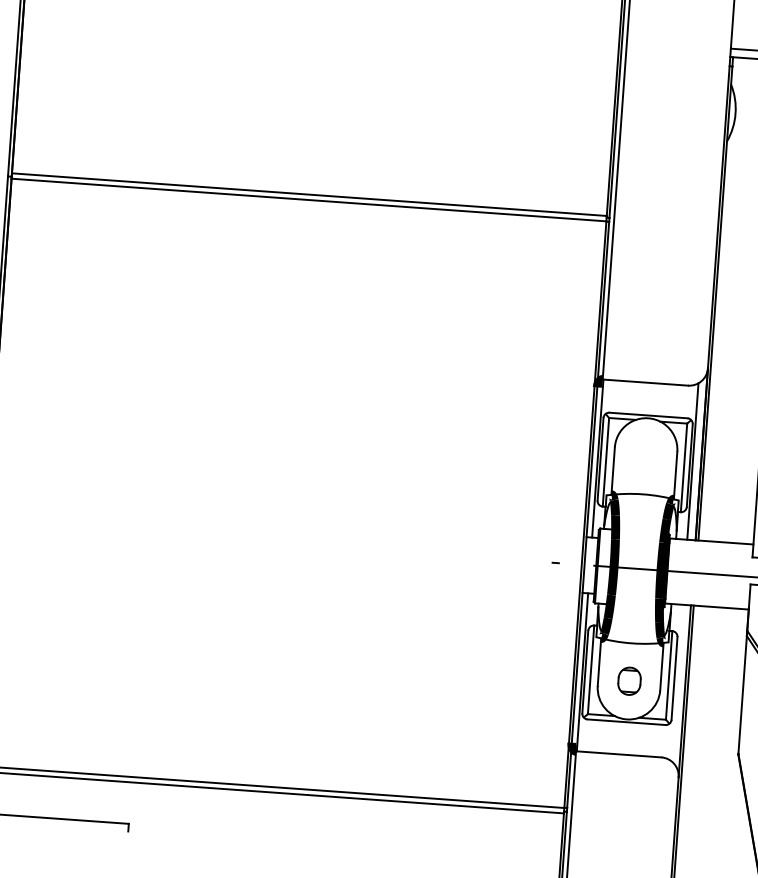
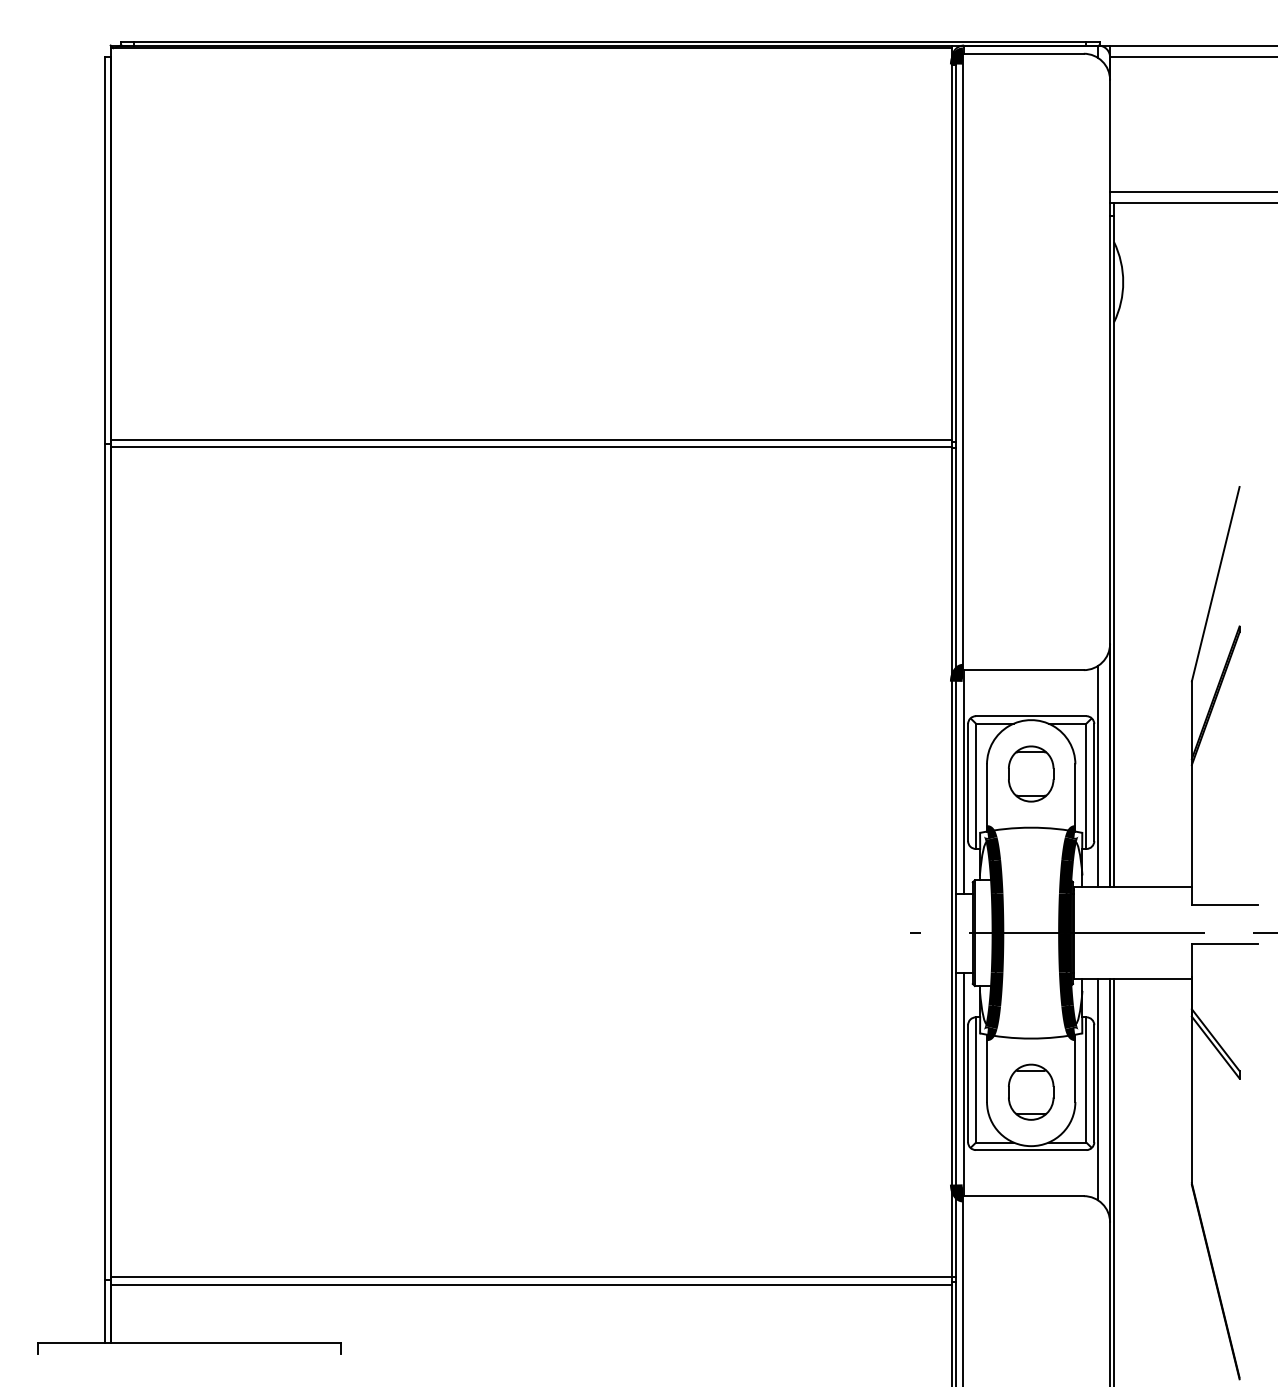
part: (645, 456) -> (1031, 773), added
part: (629, 680) -> (1031, 1091), size x1.43
line: (677, 682) -> (1098, 1089), added

